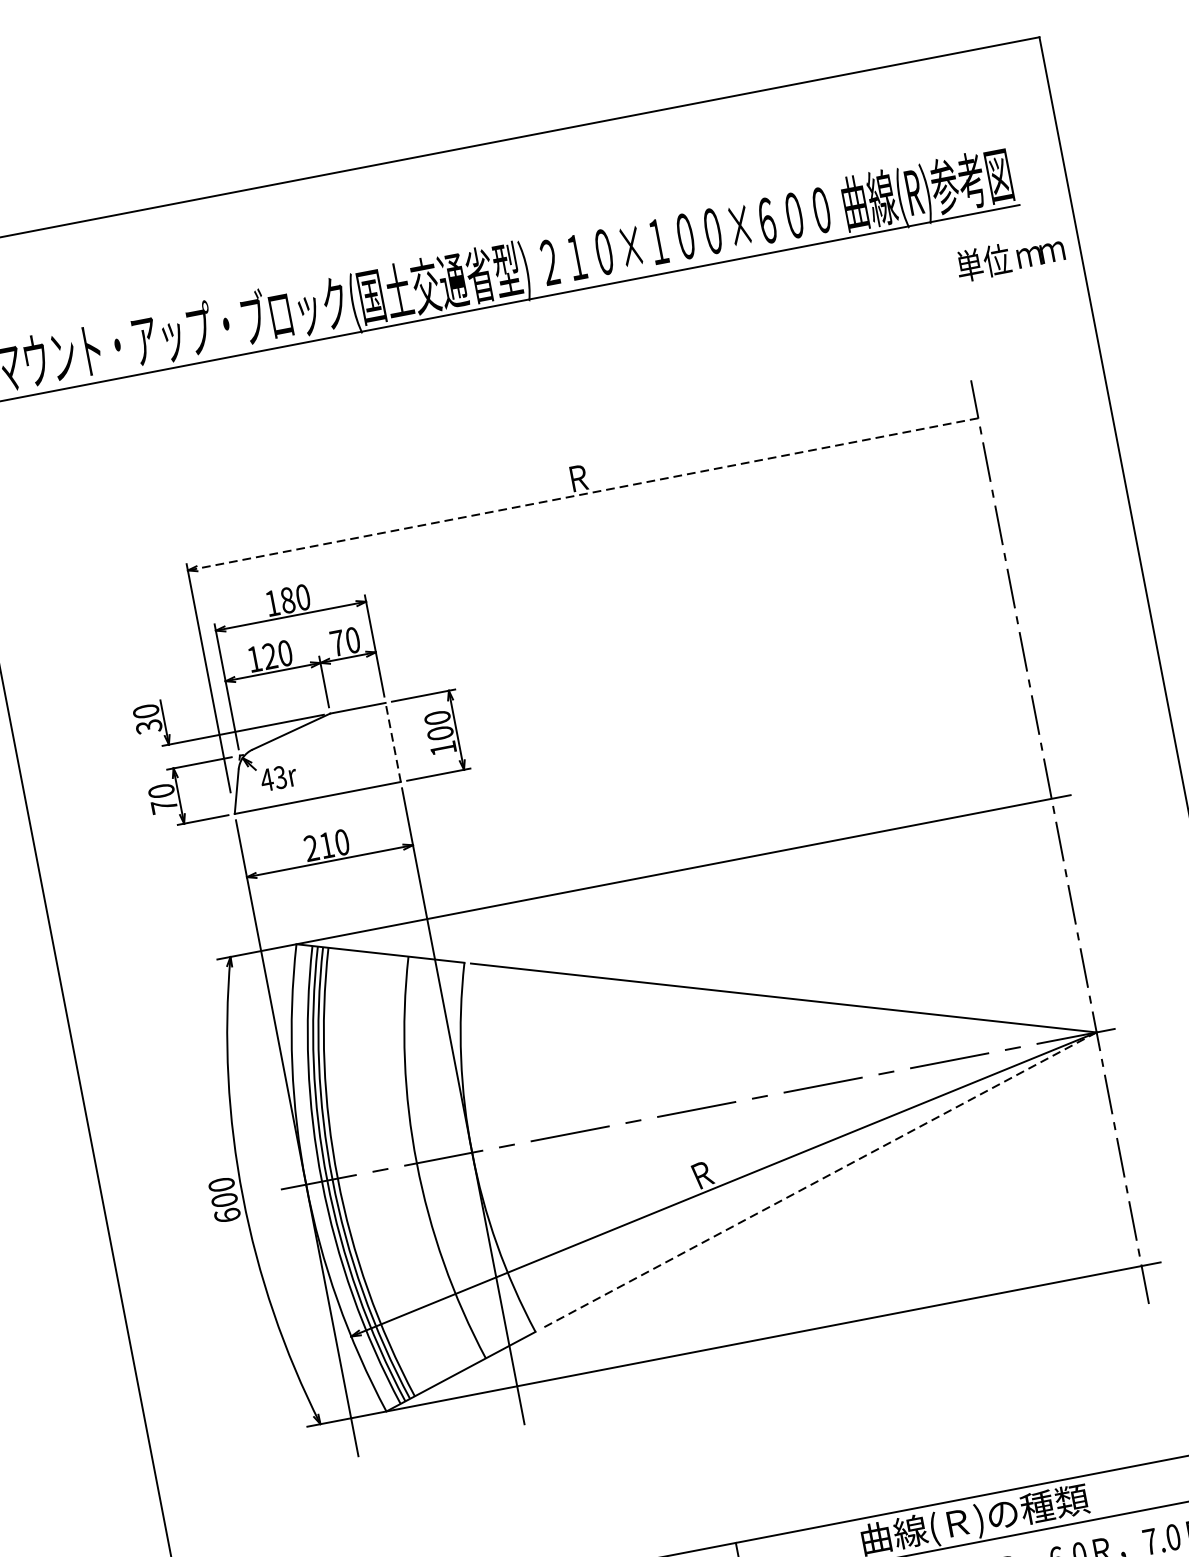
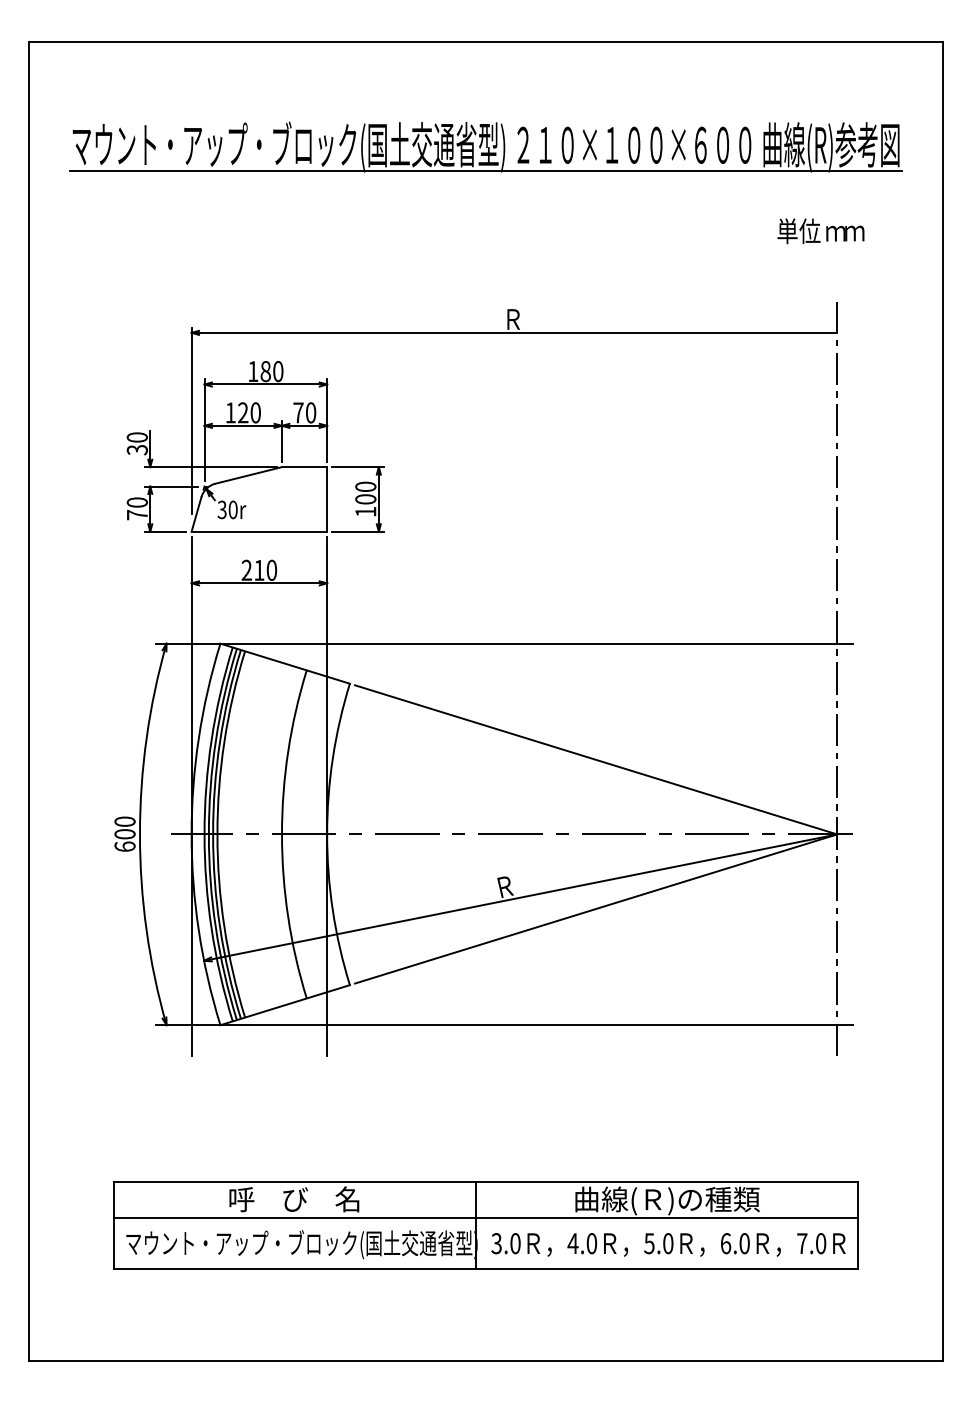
text: (1010, 258) -> (820, 231), moved
line: (583, 493) -> (514, 332), dashed -> solid
line: (393, 741) -> (327, 498), dashed -> solid
text: (273, 778) -> (227, 509), 43r -> 30r
line: (818, 1181) -> (595, 909), dashed -> solid

